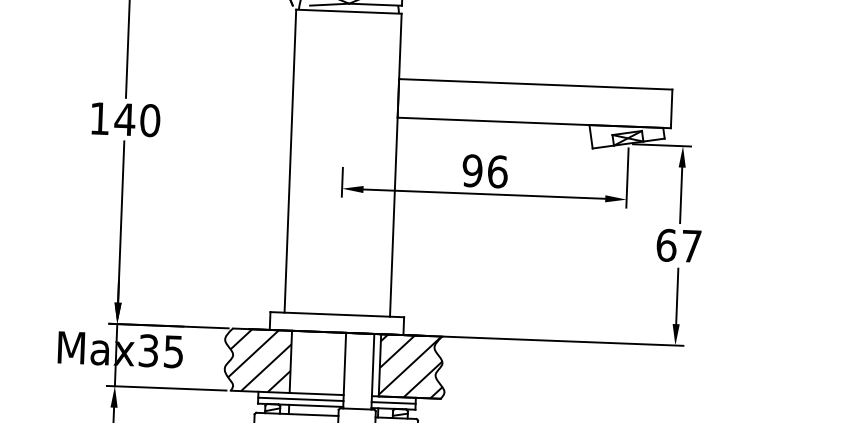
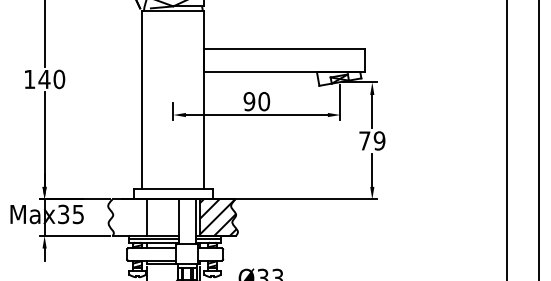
text: (498, 171) -> (264, 101), 96 -> 90
text: (679, 245) -> (372, 140), 67 -> 79
hatch: (258, 360) -> (128, 217), removed

